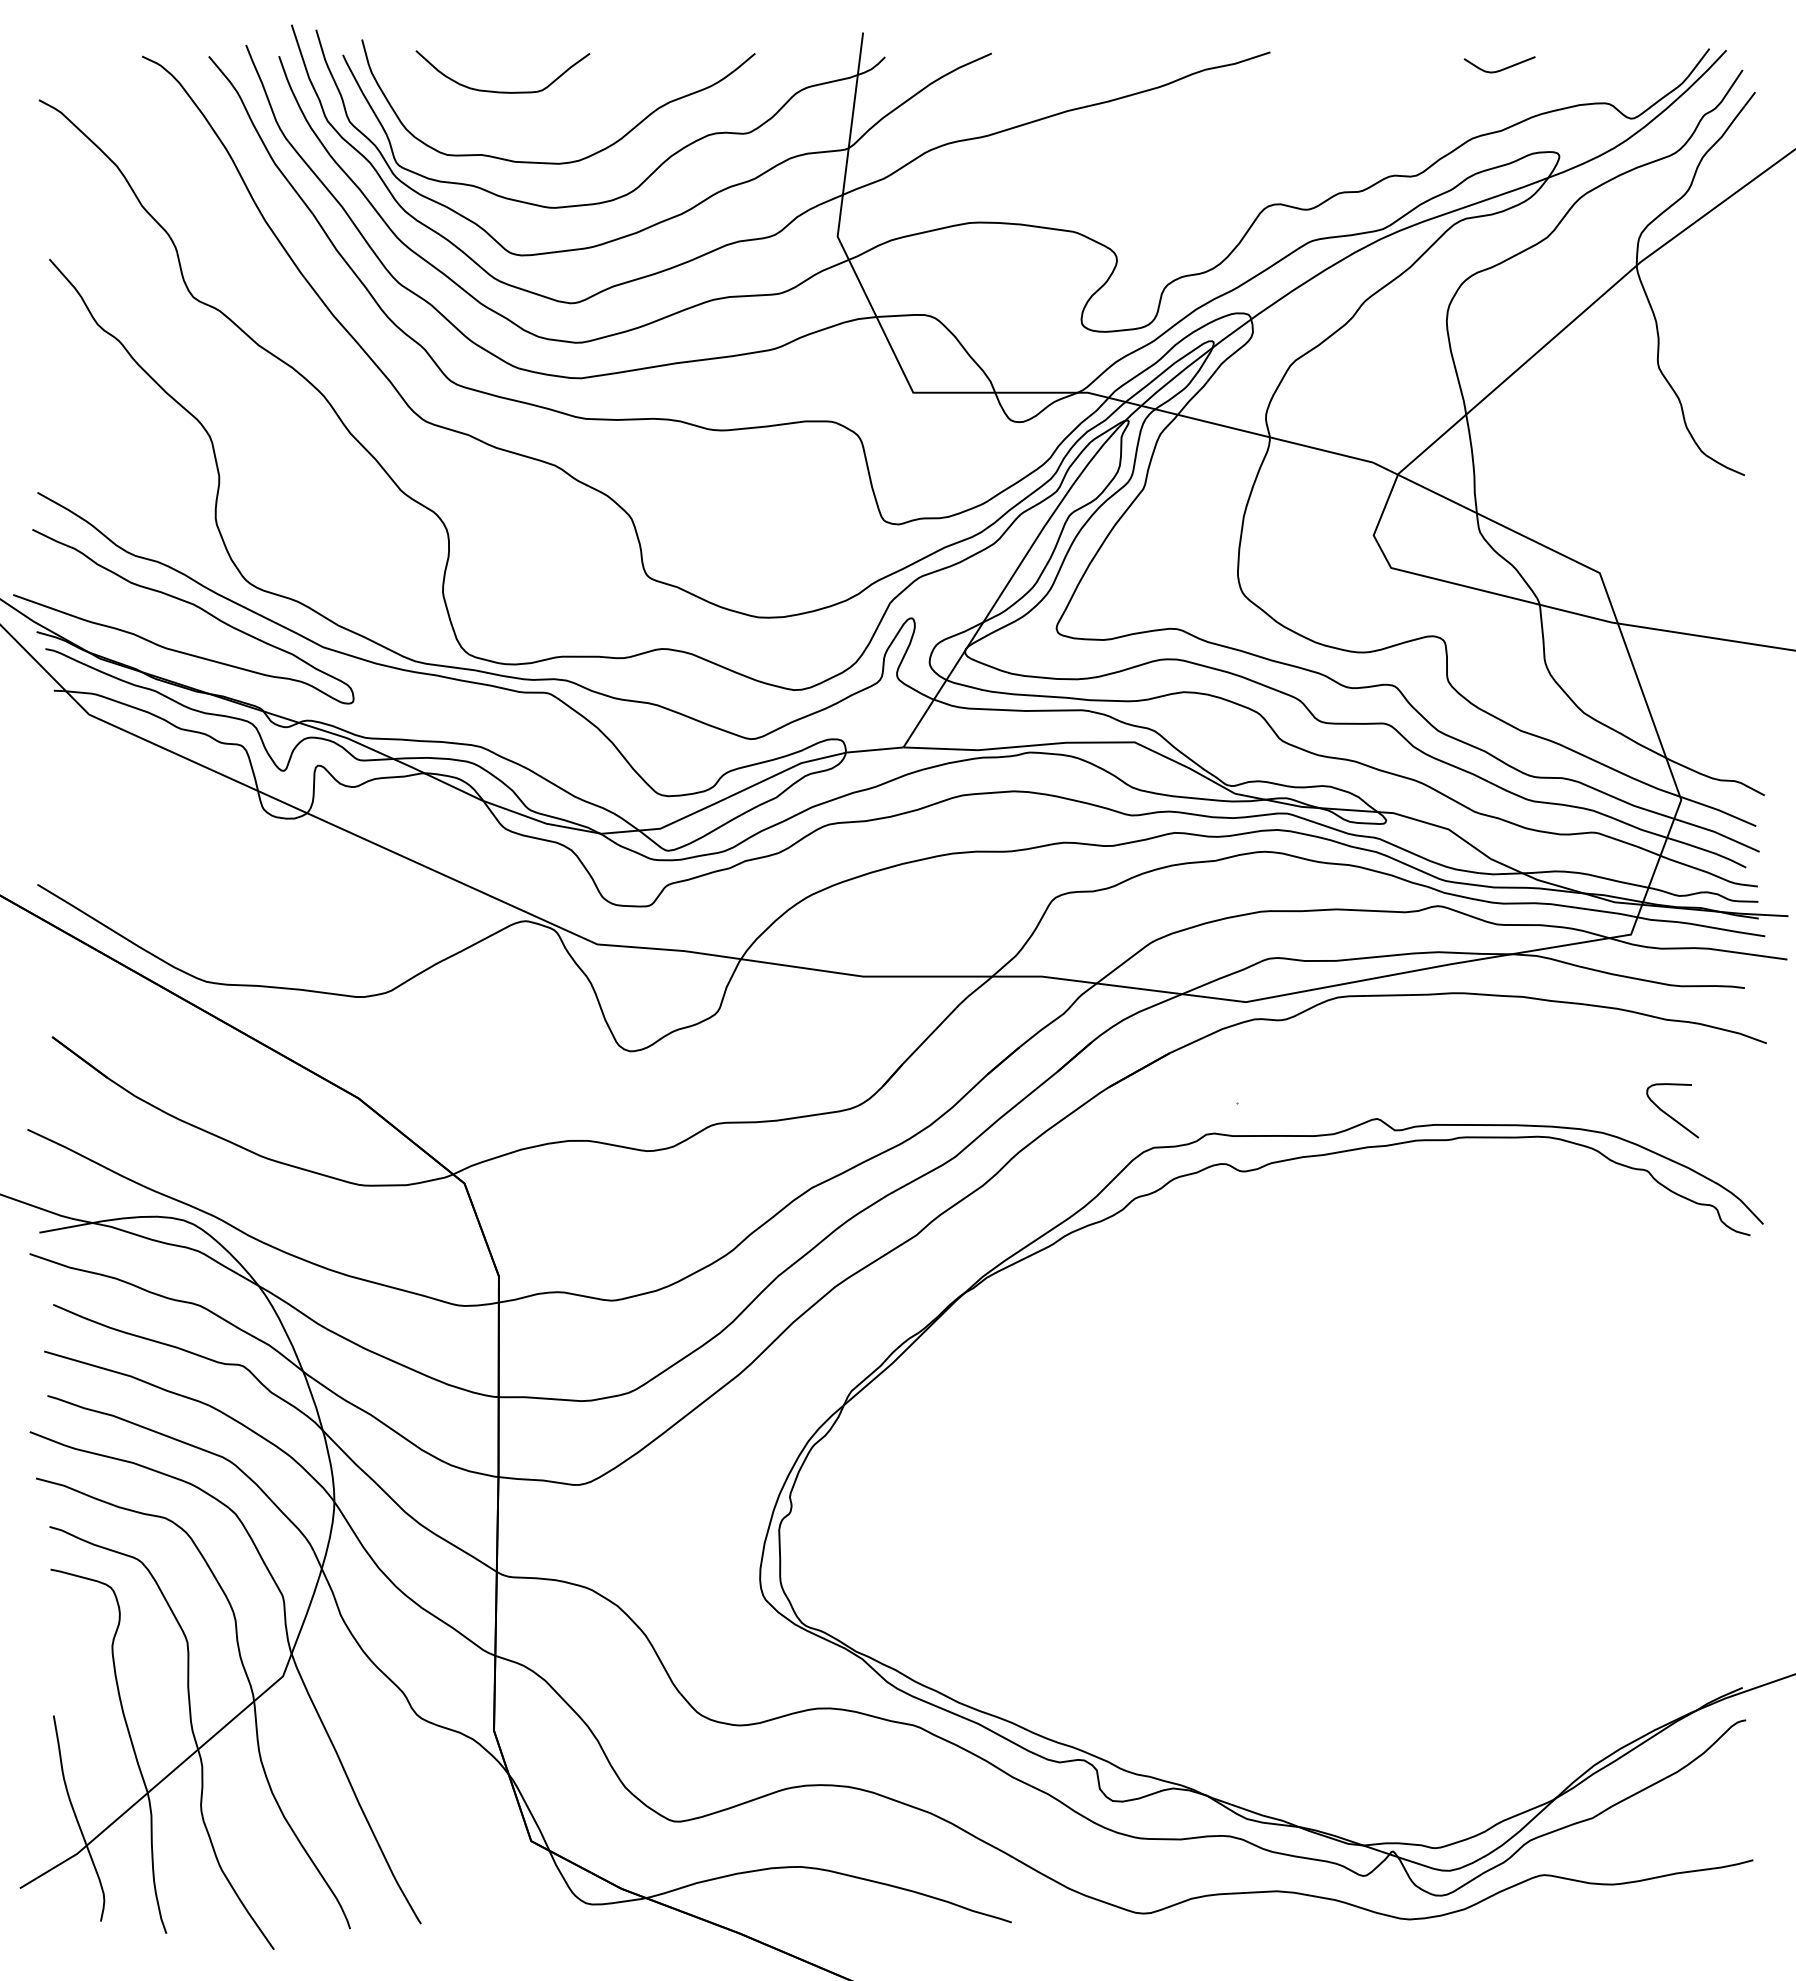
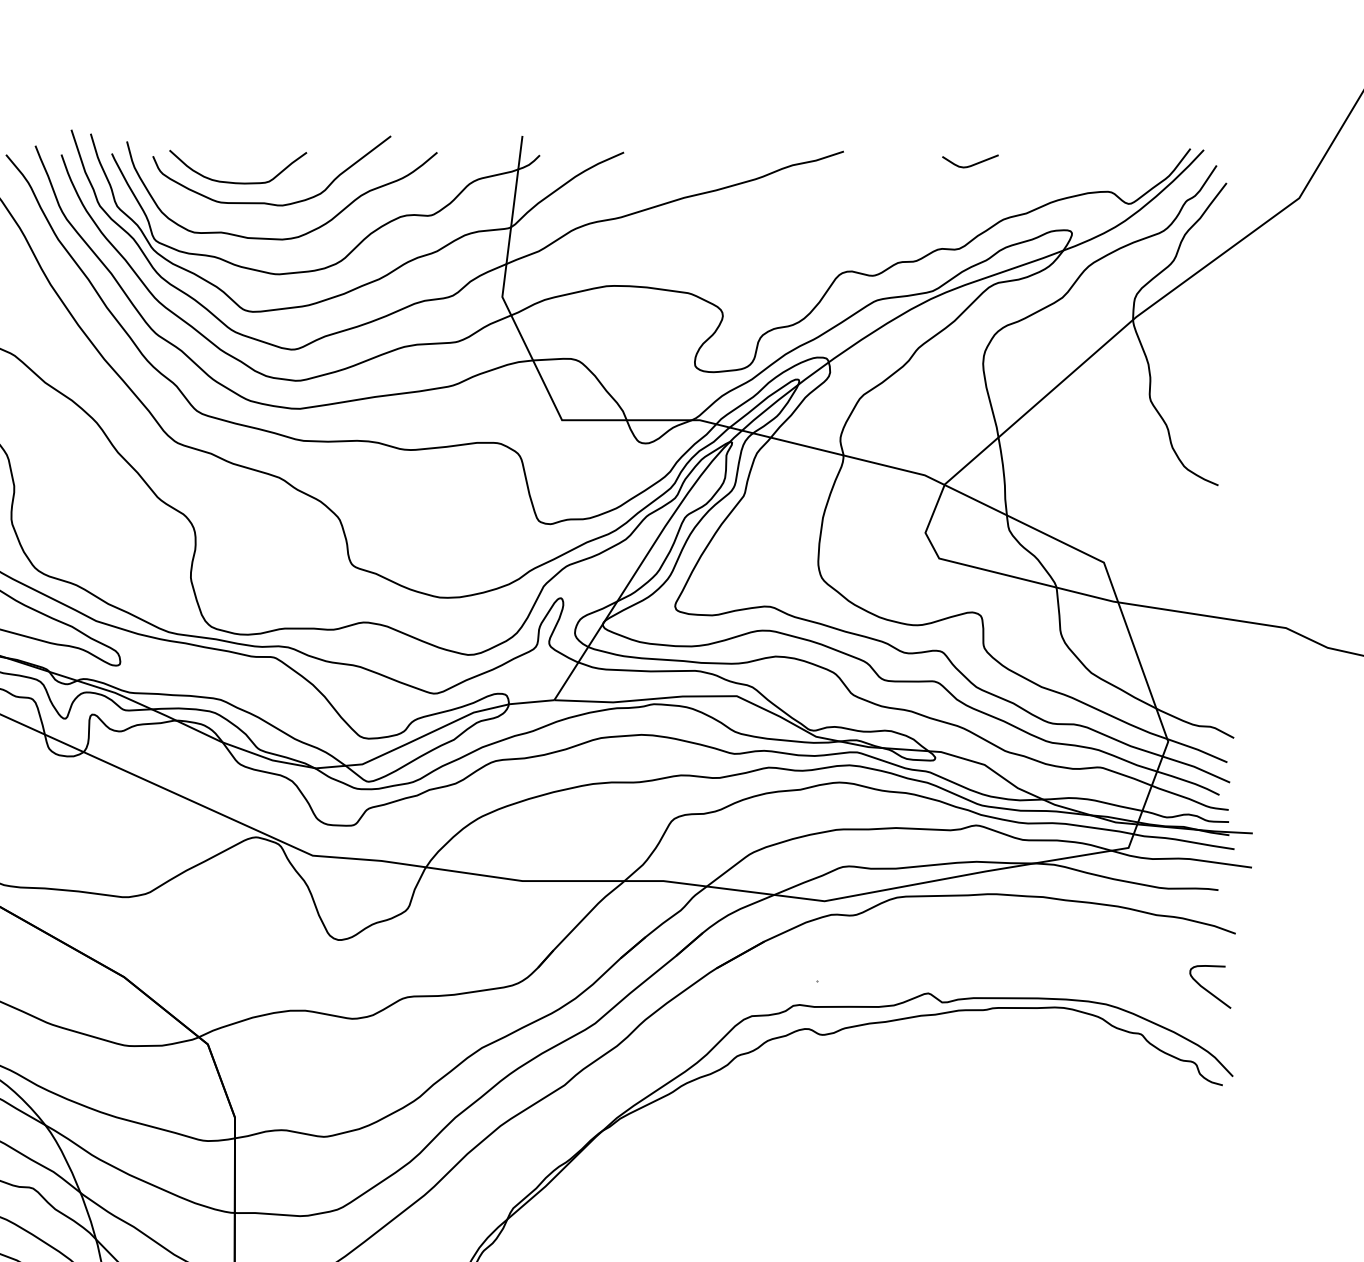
curve: (1502, 68) -> (972, 164), moved
curve: (541, 117) -> (268, 202), added
curve: (1670, 1115) -> (1208, 990), moved

